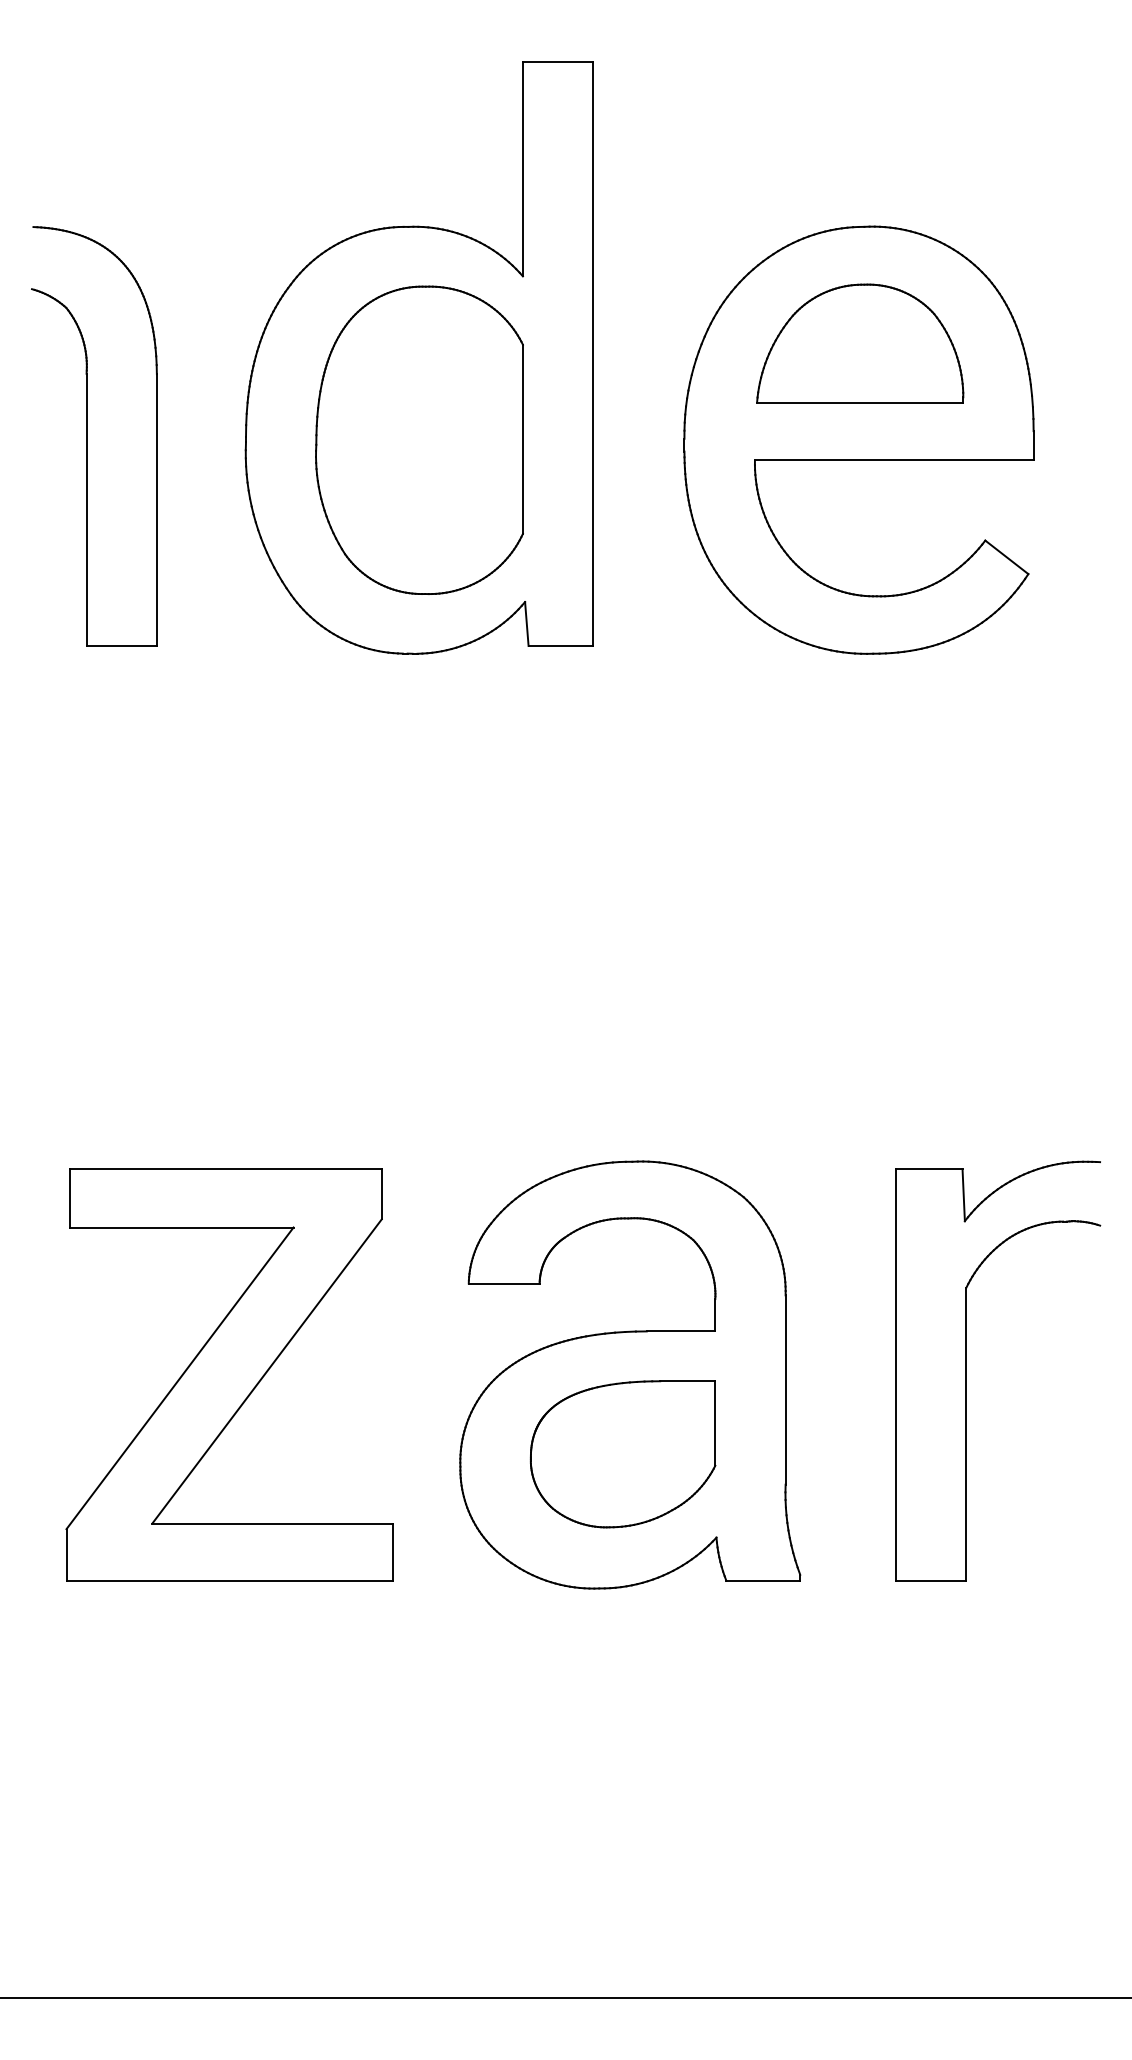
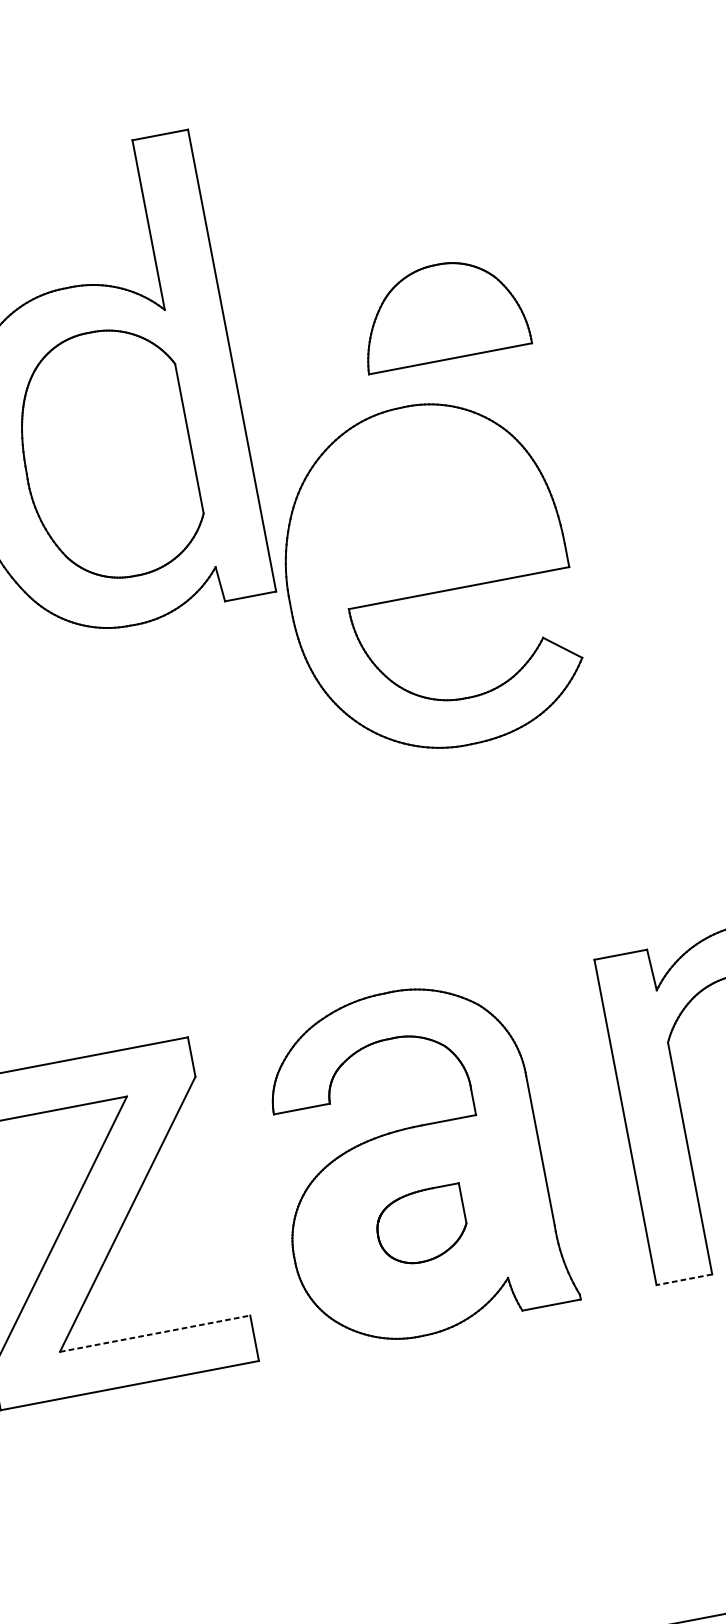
part: (858, 439) -> (427, 577), moved
part: (622, 1454) -> (421, 1226), size x0.6
line: (273, 1523) -> (155, 1333), solid -> dashed
line: (930, 1580) -> (683, 1279), solid -> dashed

